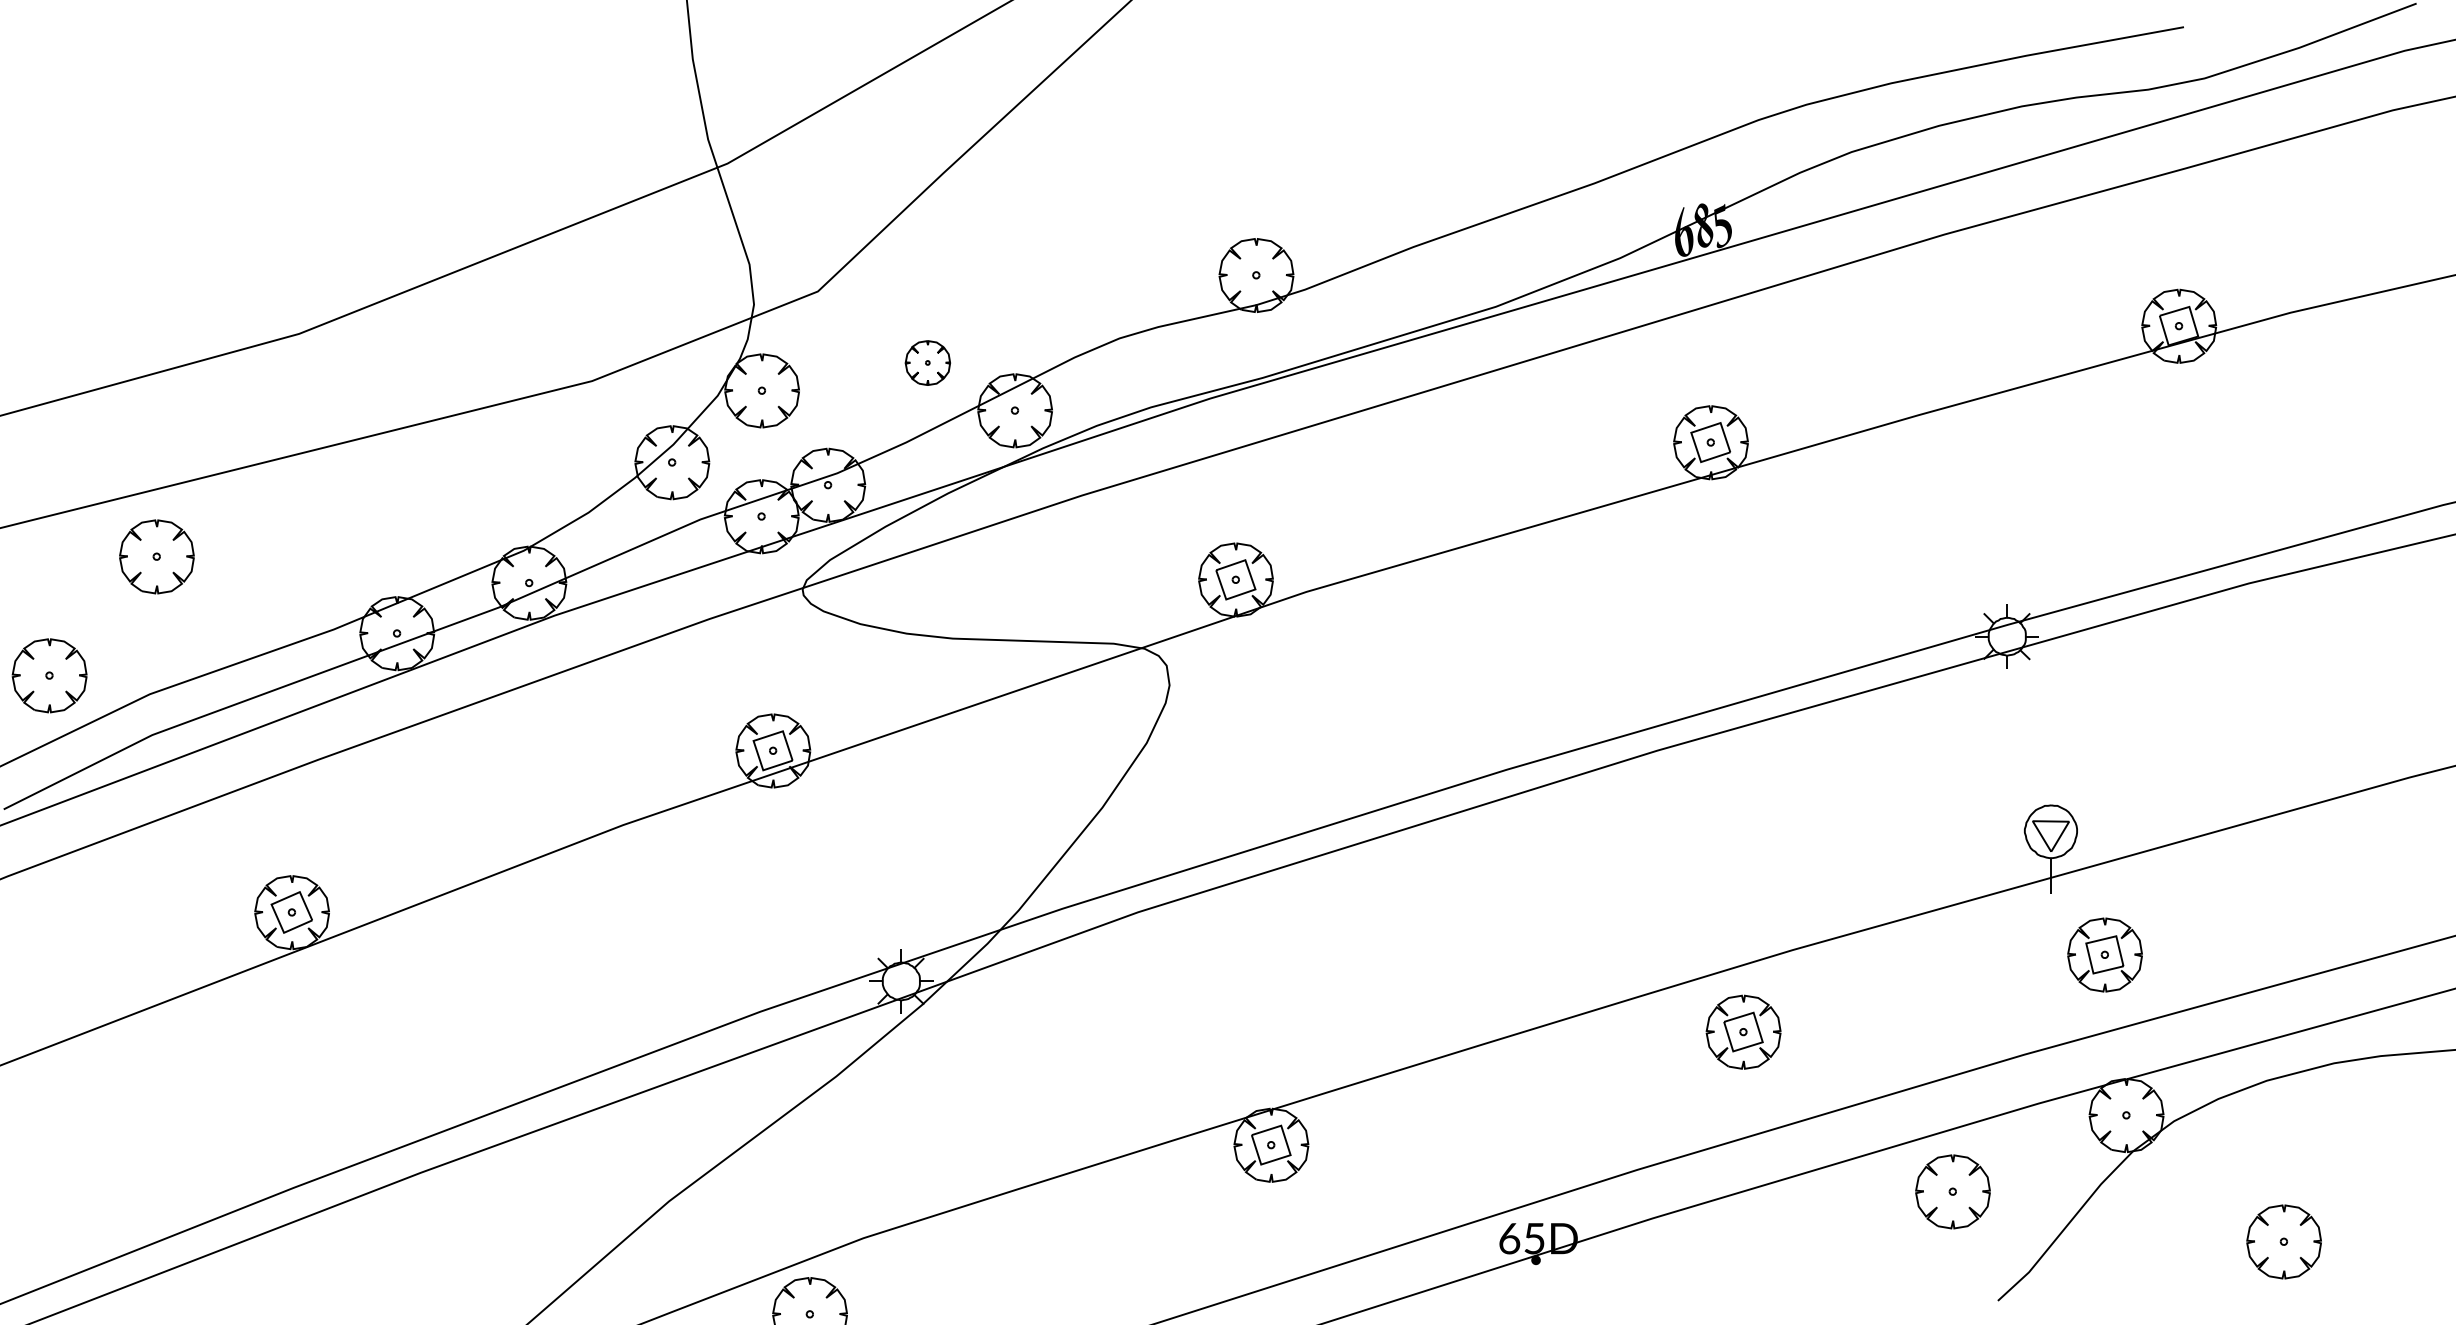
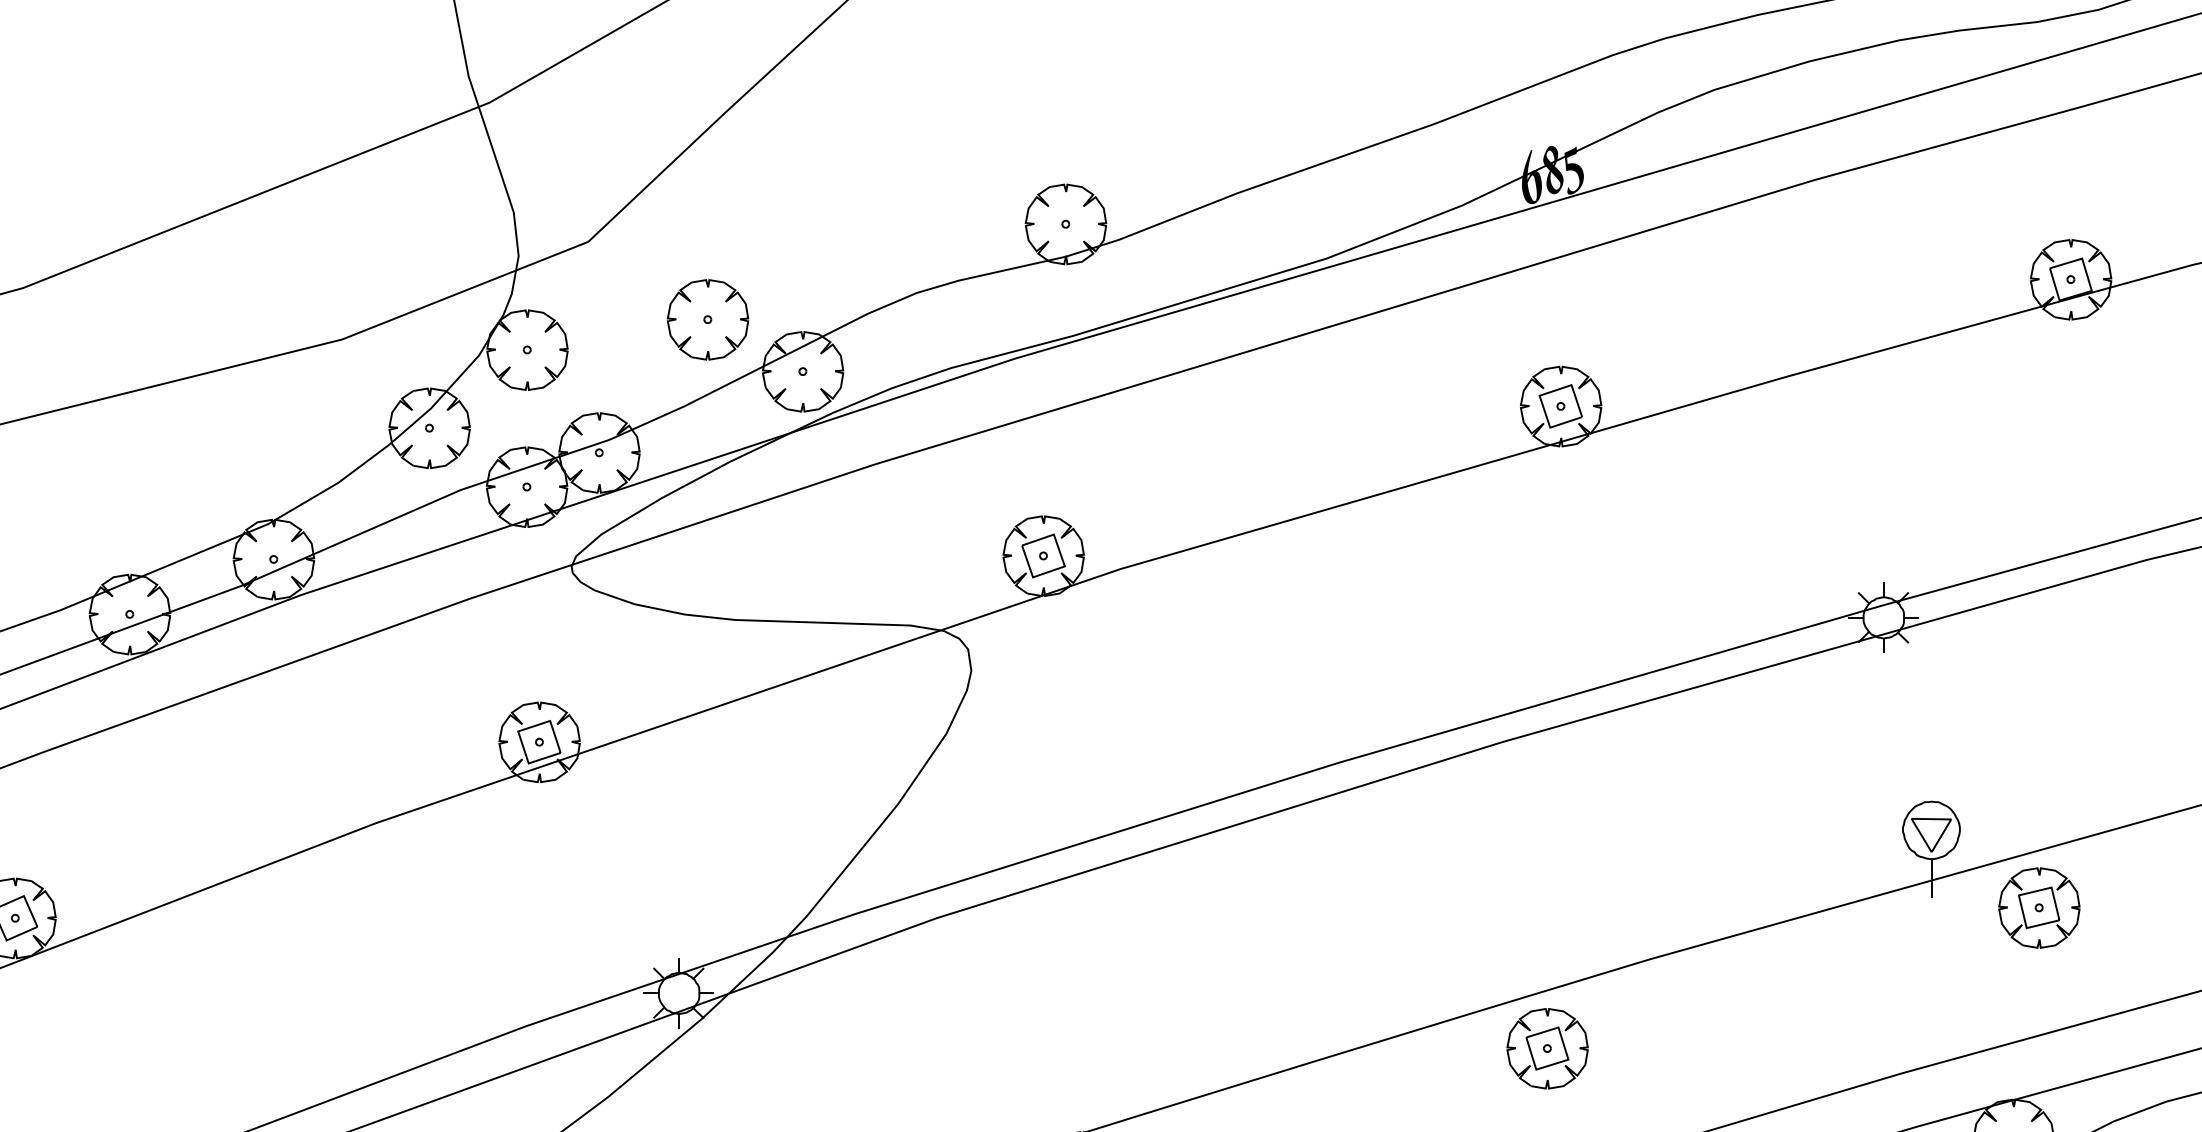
part: (927, 362) -> (707, 319), size x1.67
part: (2104, 954) -> (2038, 907), moved
part: (1743, 1031) -> (1547, 1047), moved

